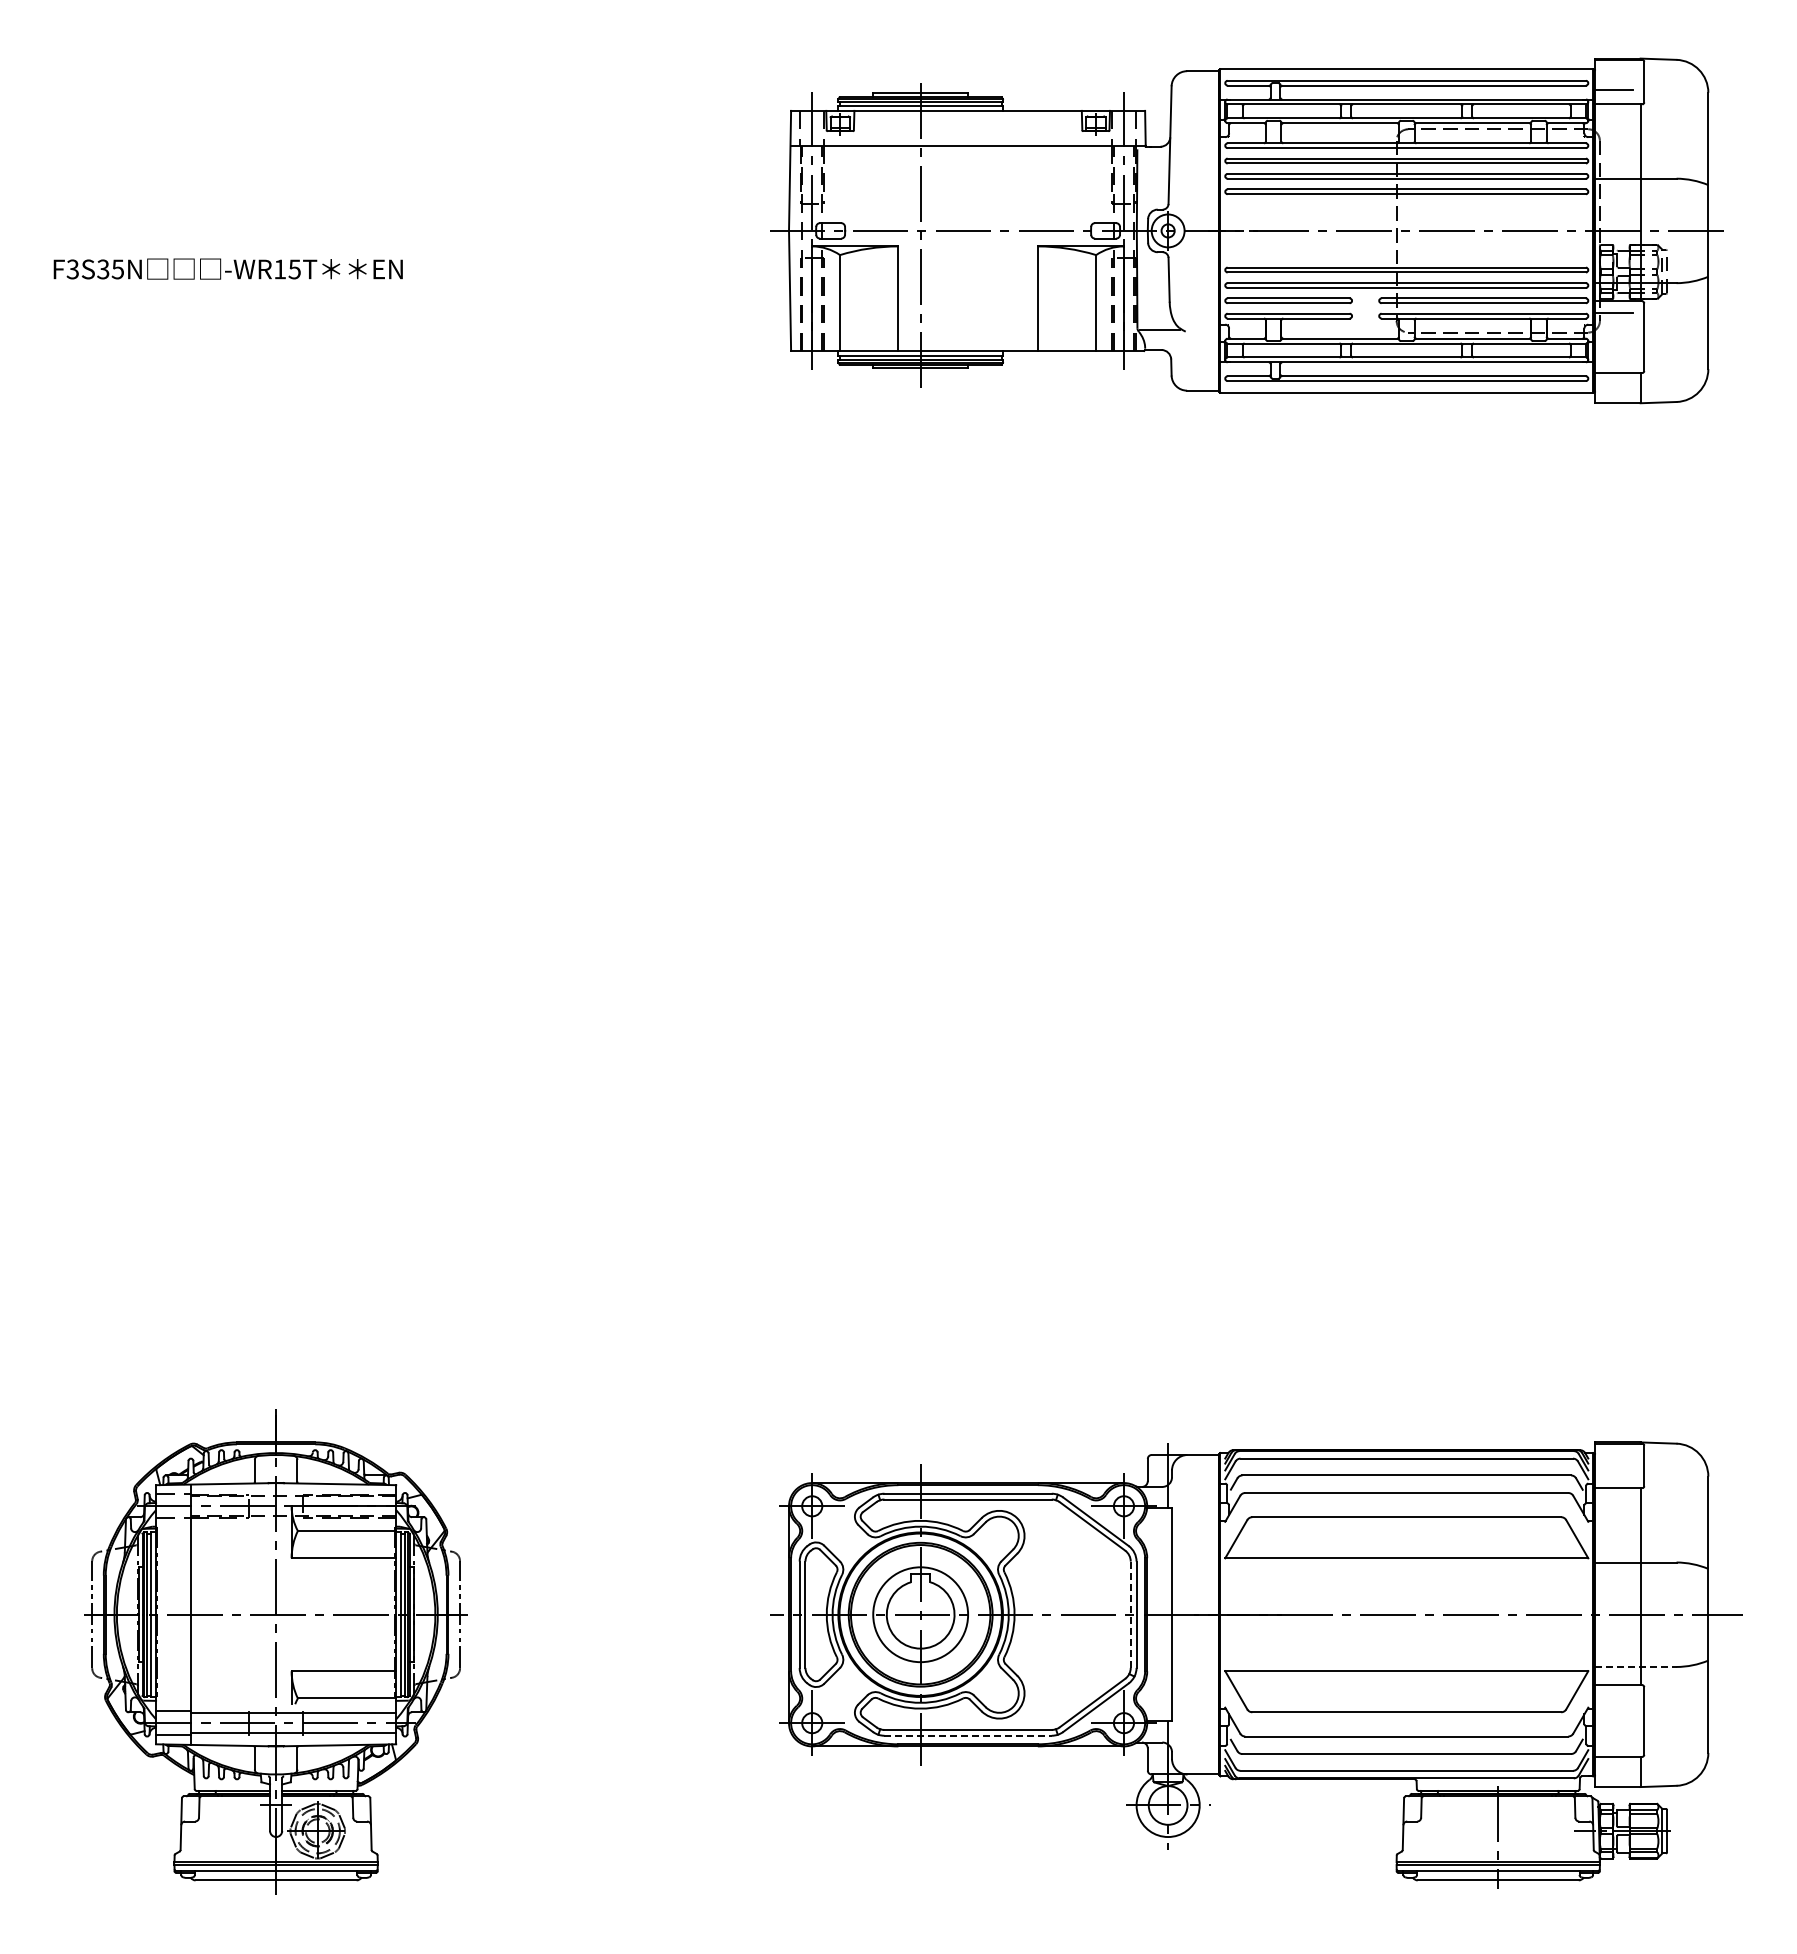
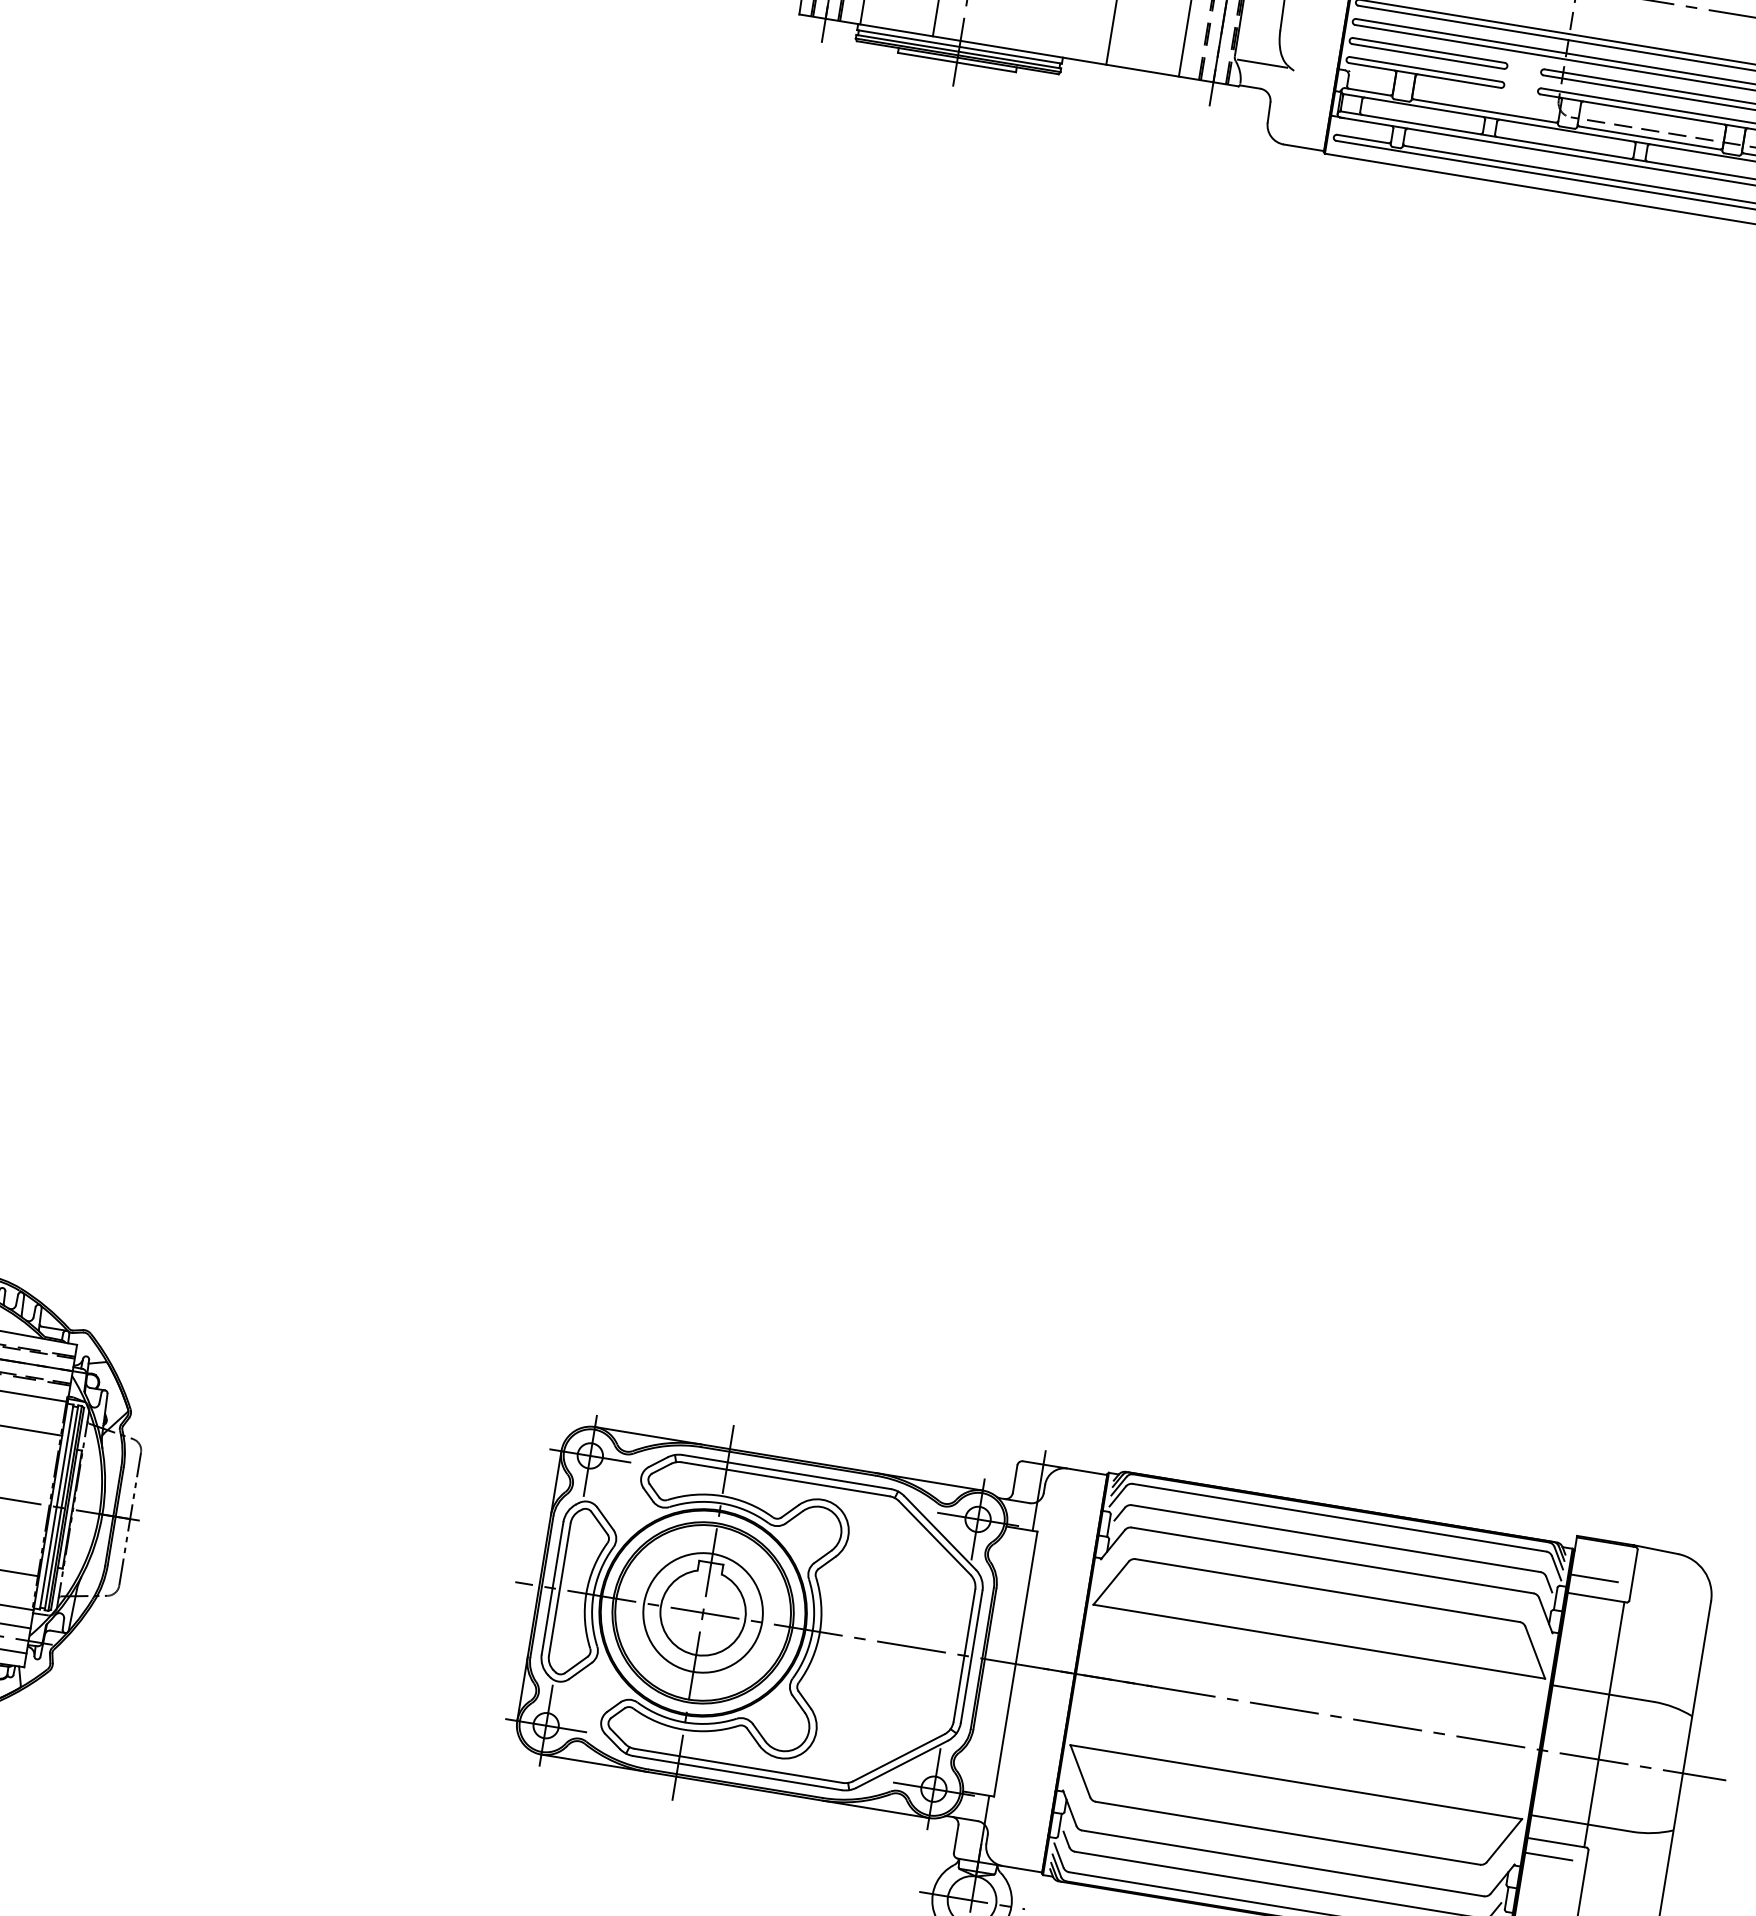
line: (1613, 1473) -> (1593, 1578), added
line: (1130, 1615) -> (963, 1656), dashed -> solid
line: (1635, 1666) -> (1581, 1822), dashed -> solid
line: (1613, 1697) -> (1548, 1856), added
line: (968, 1735) -> (738, 1772), dashed -> solid

